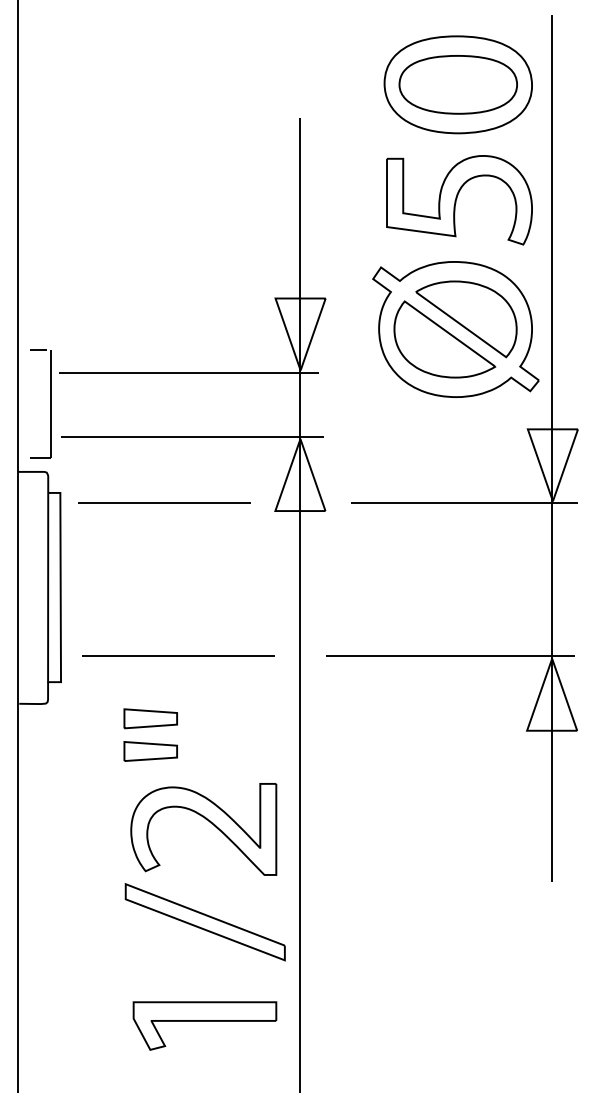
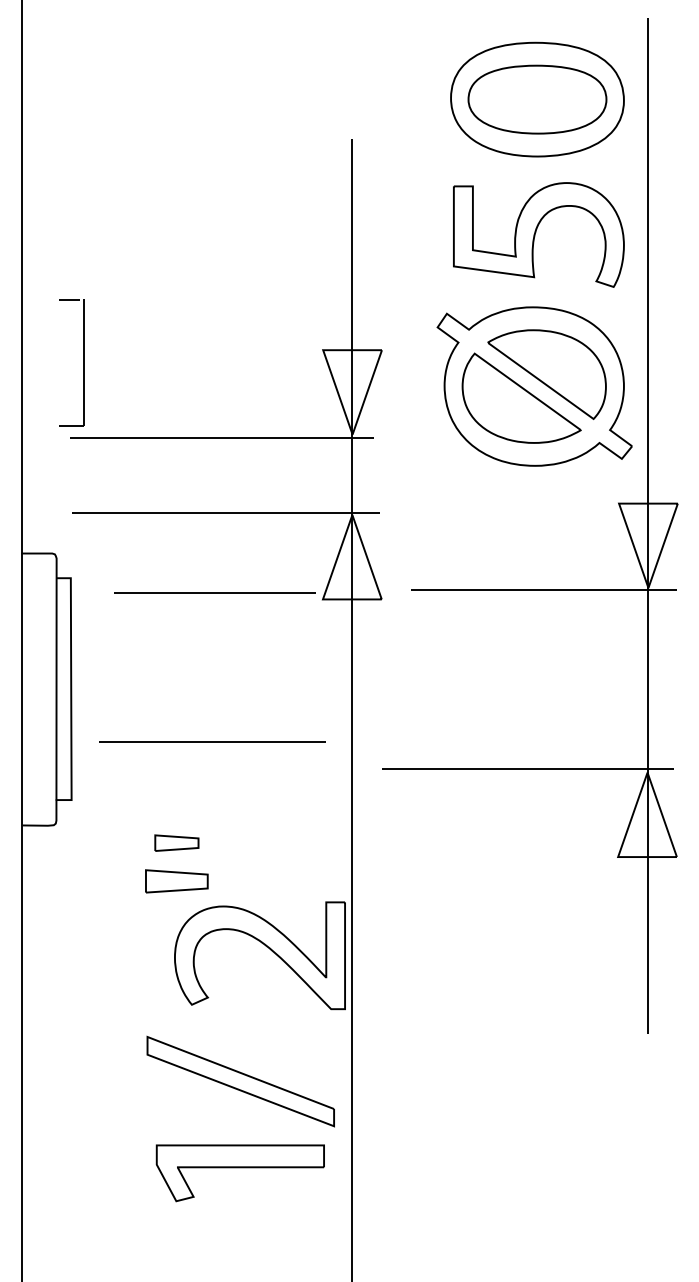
part: (50, 403) -> (83, 362), moved
line: (164, 502) -> (214, 592), moved
line: (178, 655) -> (212, 741), moved
part: (150, 719) -> (176, 843), size x0.7
part: (209, 822) -> (266, 947), moved
part: (204, 1026) -> (239, 1173), moved

